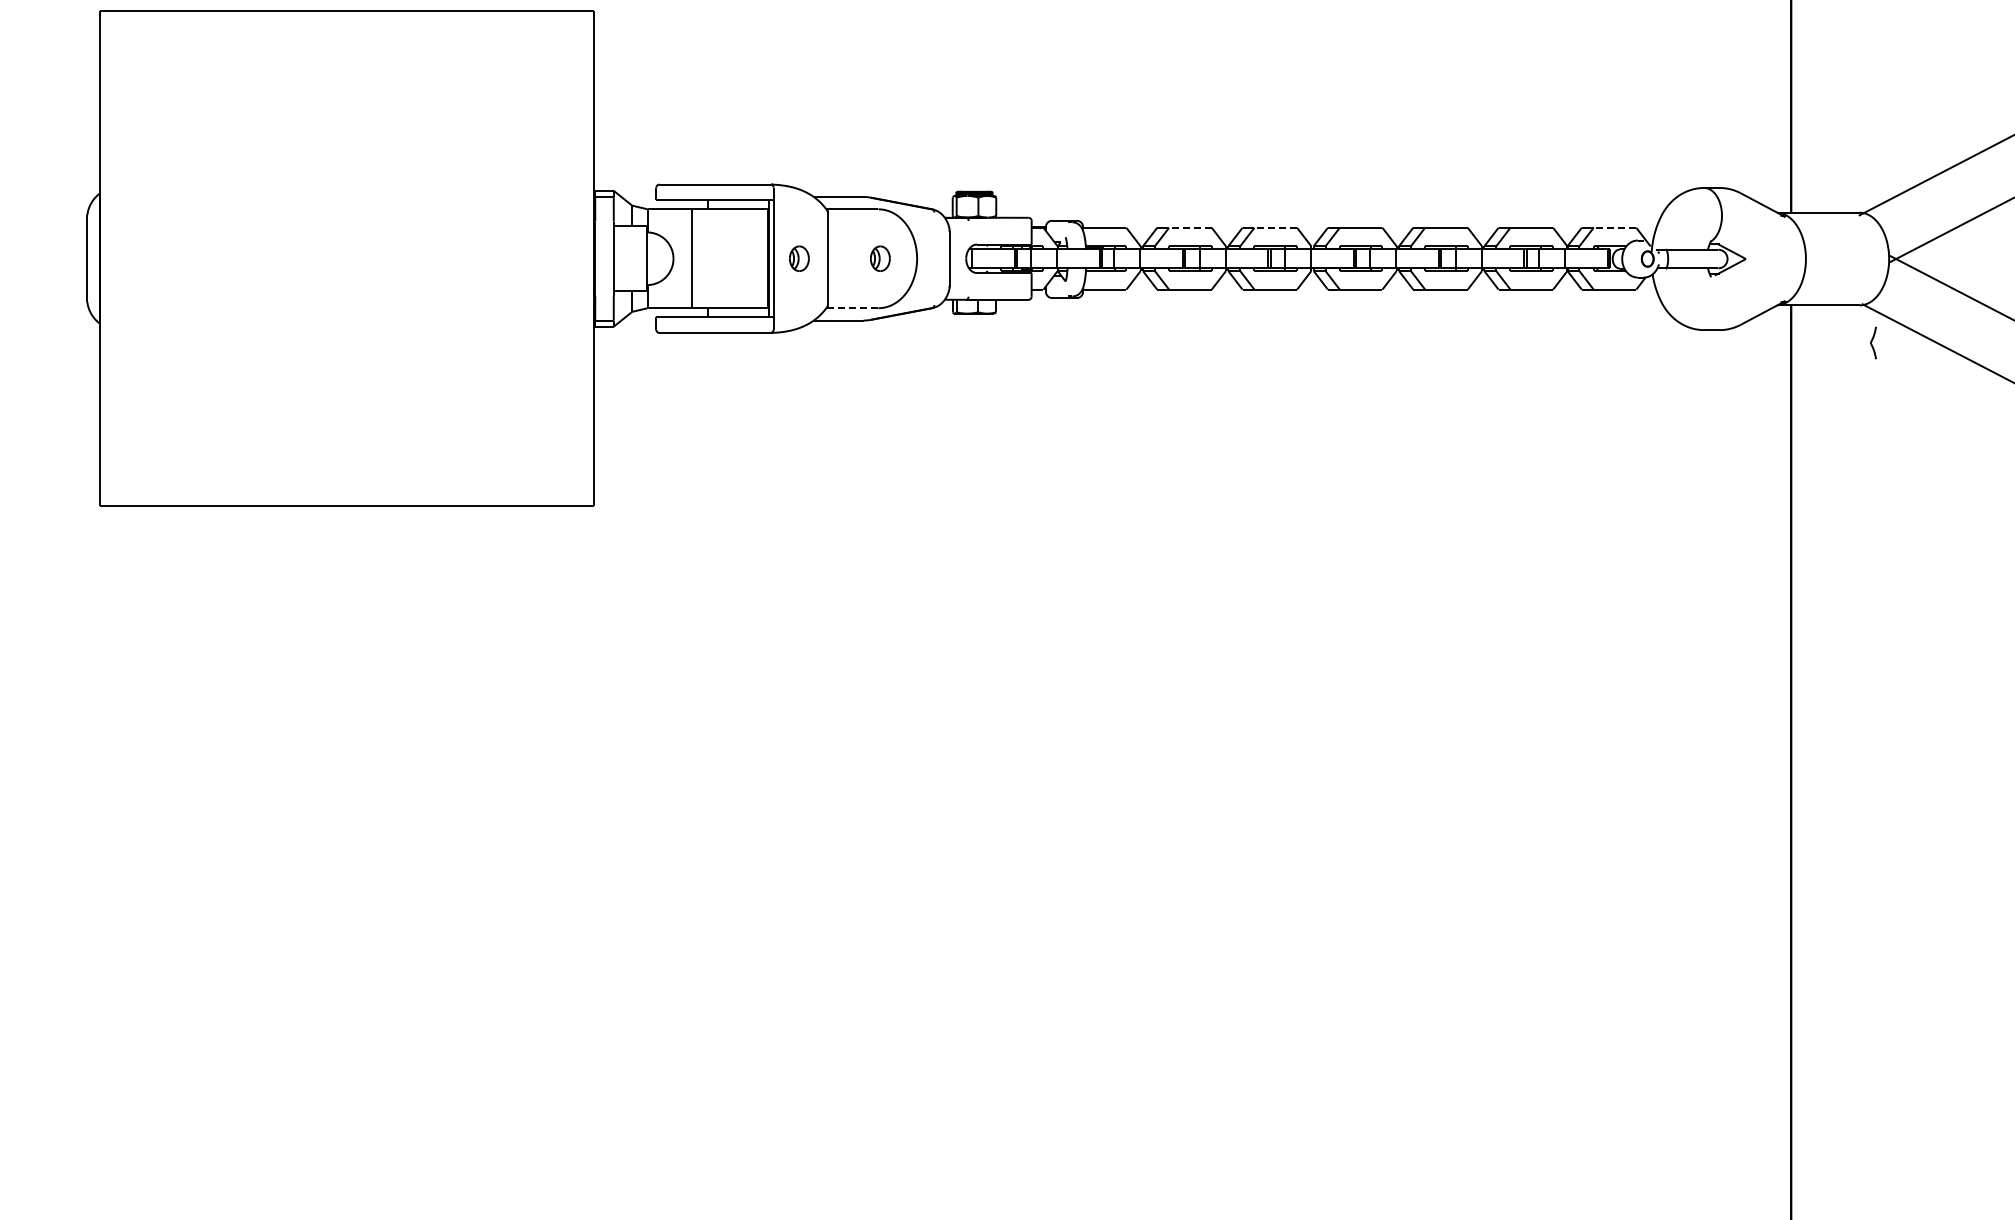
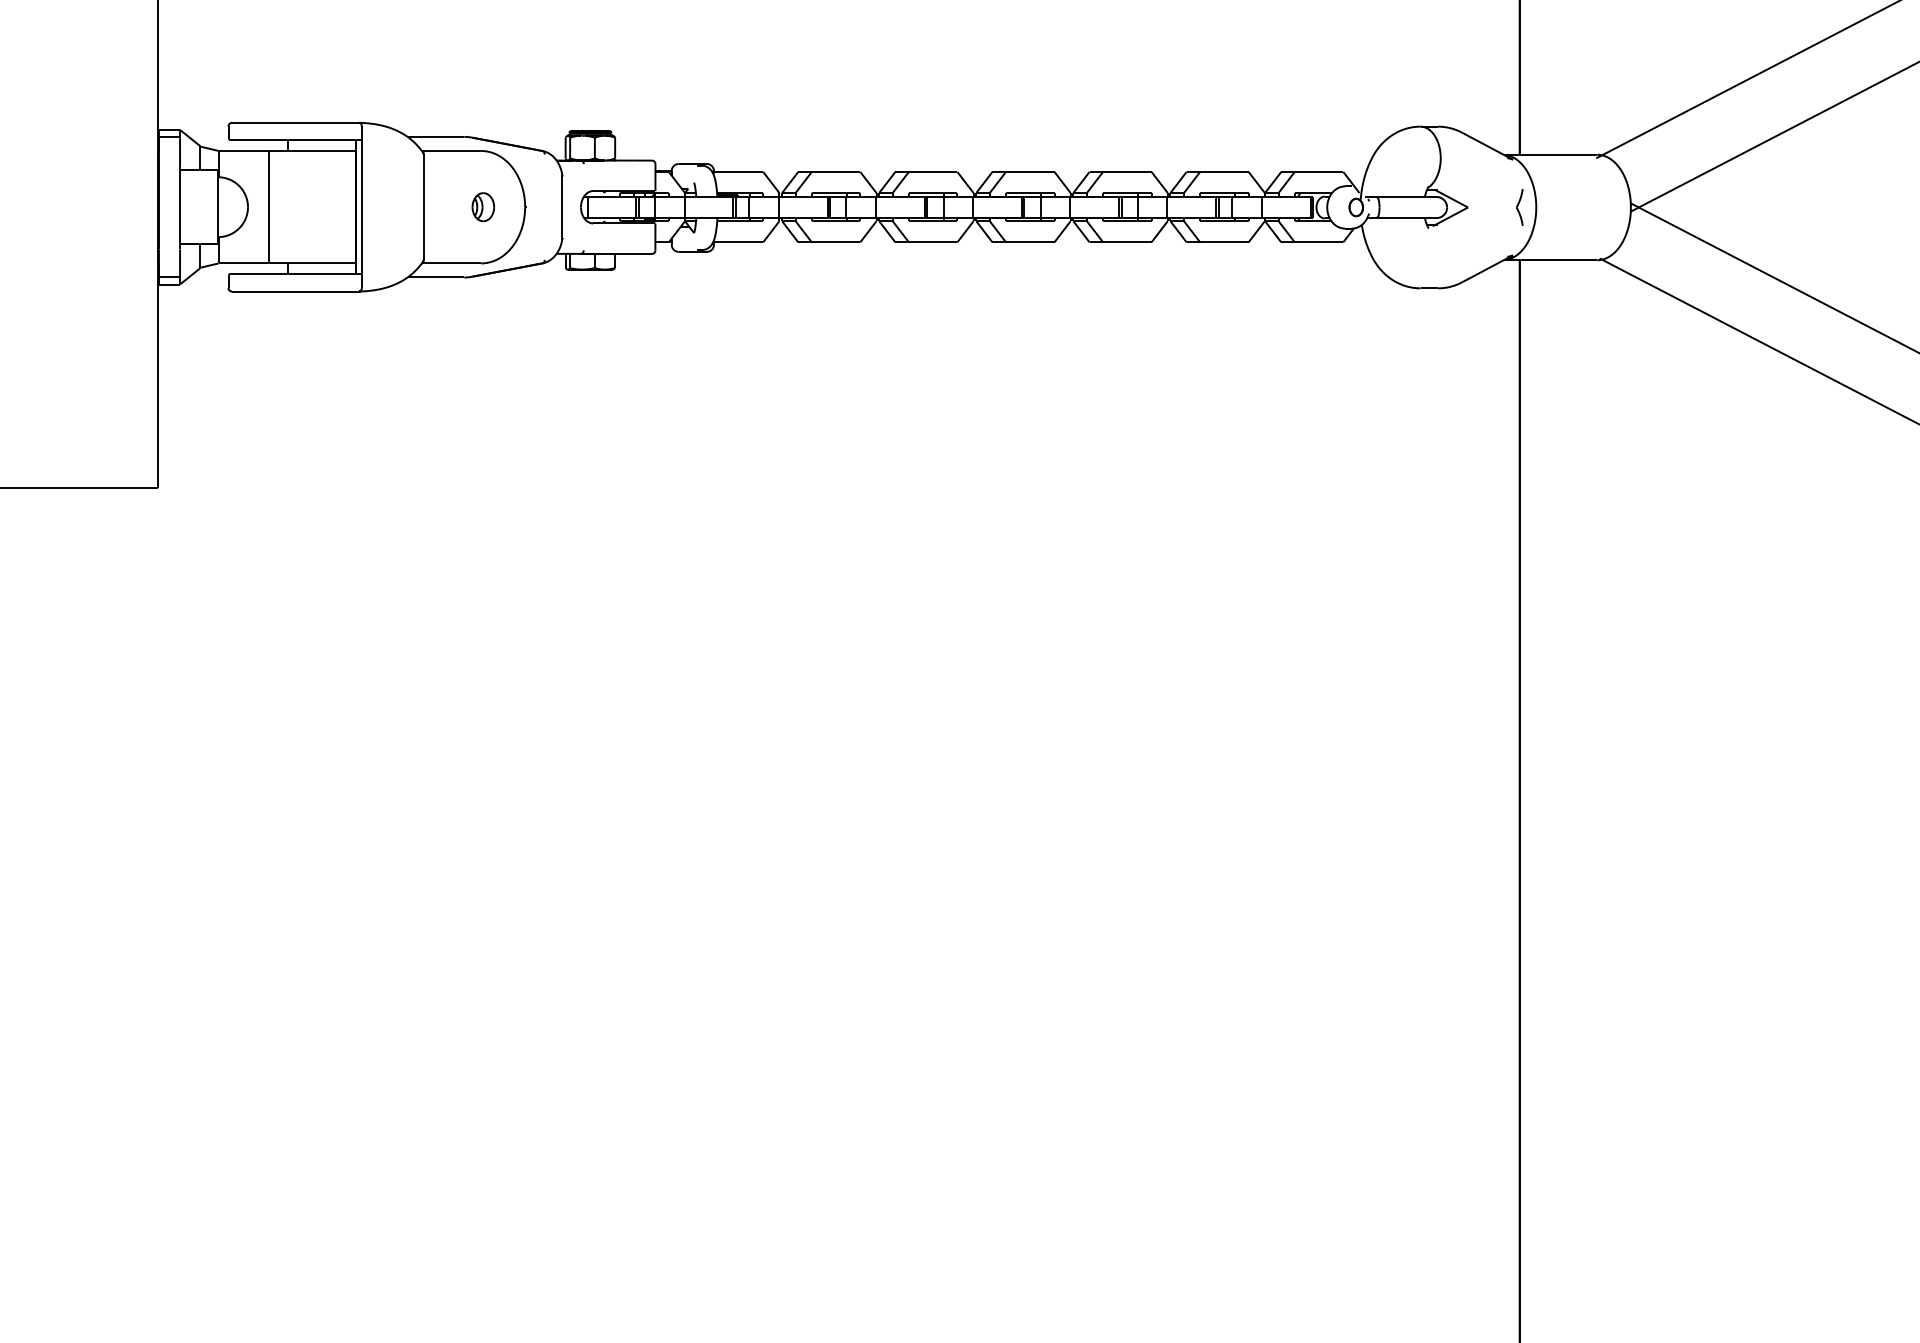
line: (1189, 227) -> (835, 171), dashed -> solid
line: (1275, 227) -> (932, 171), dashed -> solid
line: (1614, 227) -> (1318, 171), dashed -> solid
part: (799, 258) -> (391, 206), removed
line: (851, 308) -> (450, 263), dashed -> solid
part: (1873, 342) -> (1519, 206), moved

